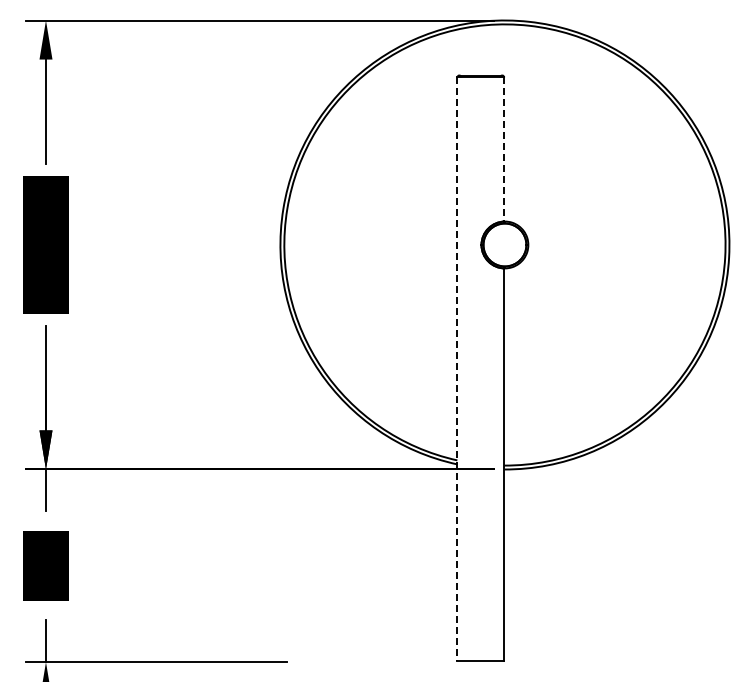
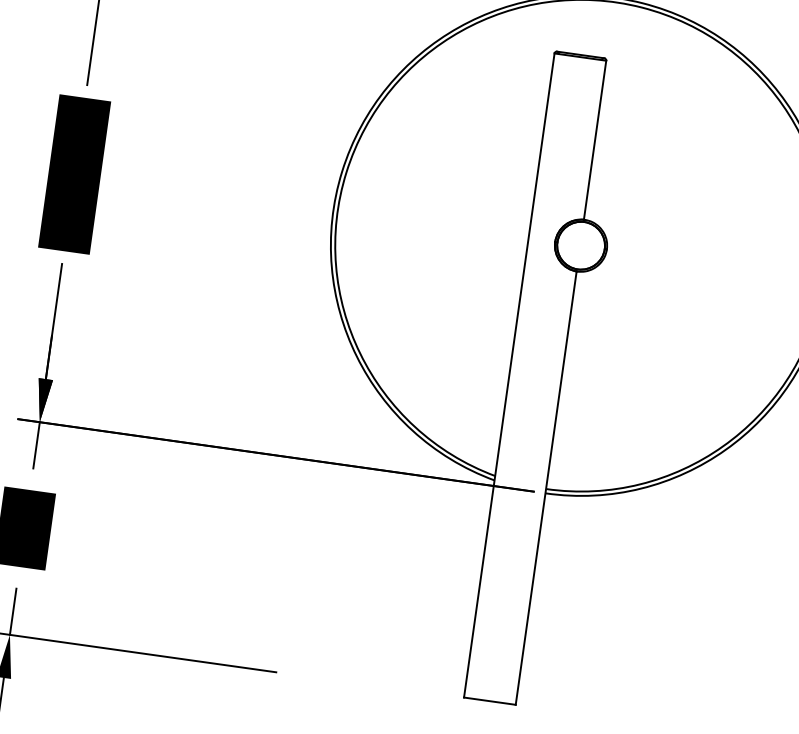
line: (504, 150) -> (595, 141), dashed -> solid
line: (457, 369) -> (509, 375), dashed -> solid

